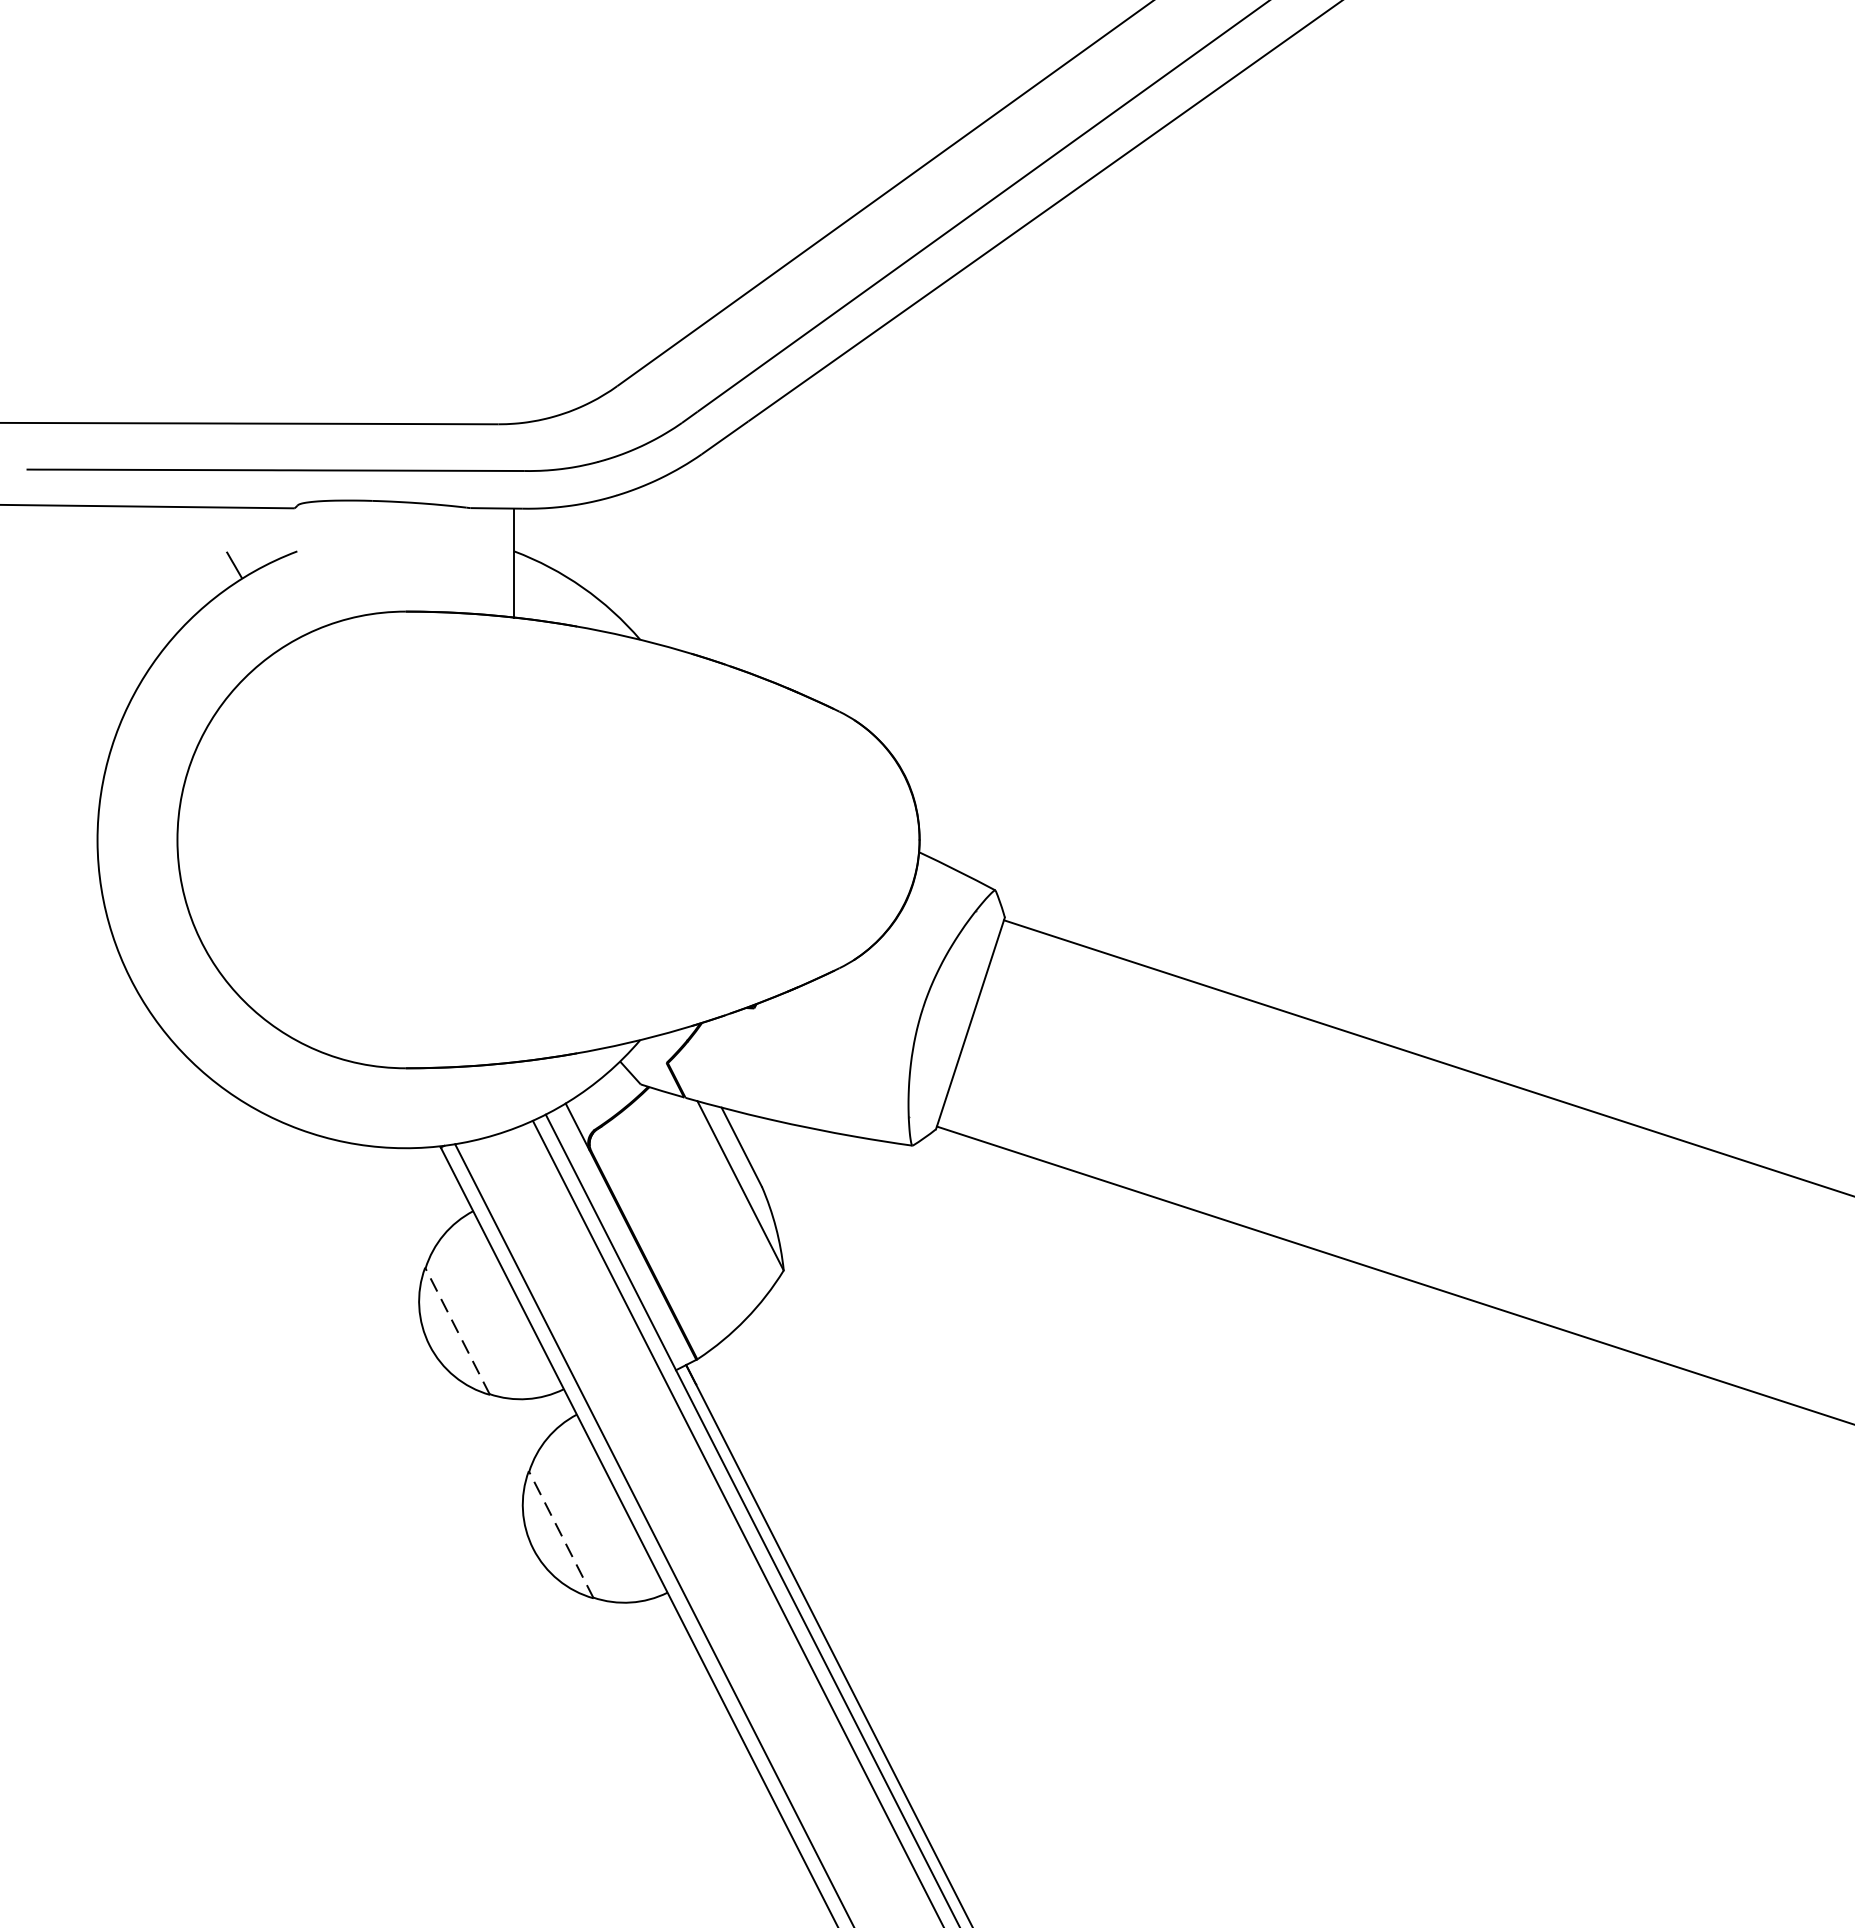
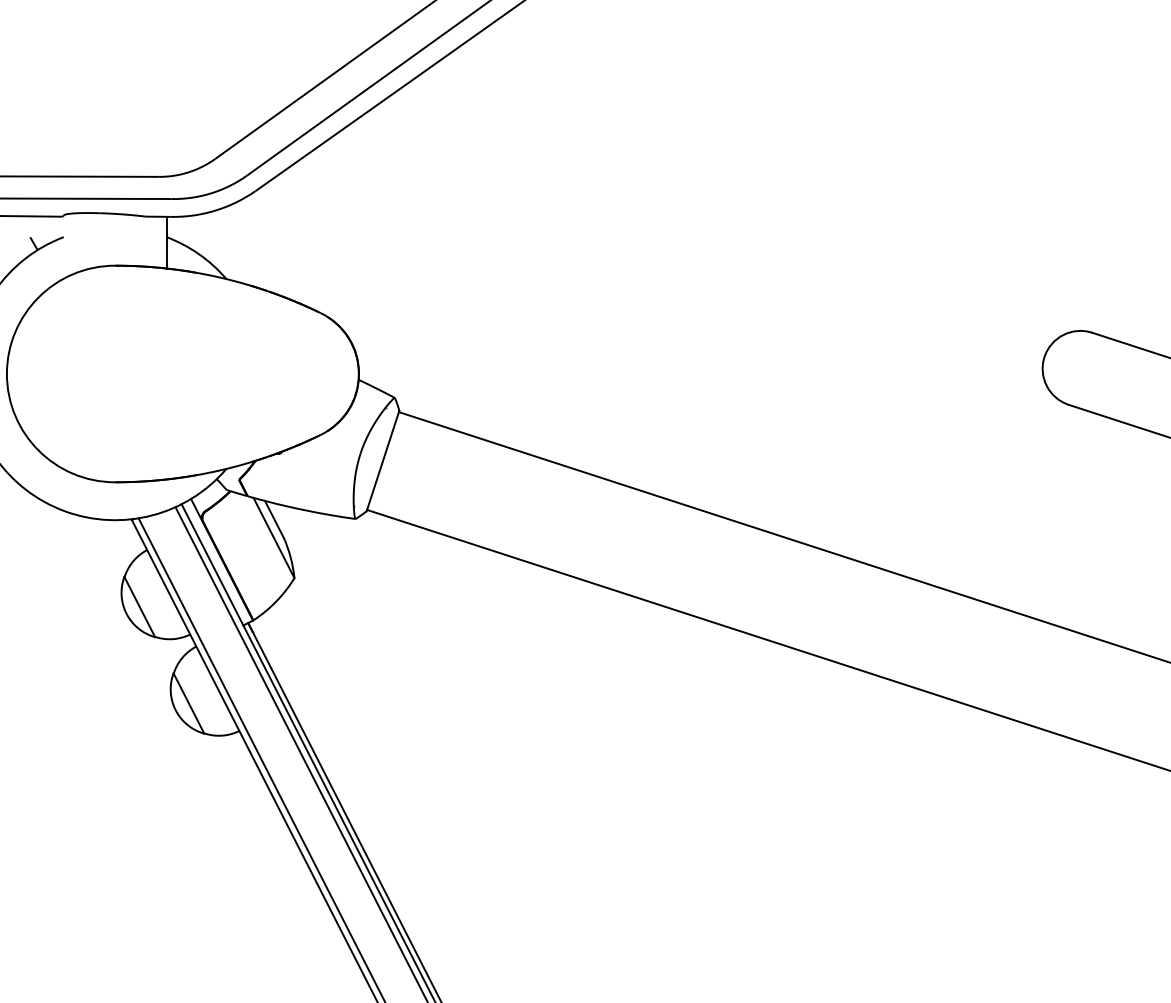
line: (456, 1332) -> (139, 607), dashed -> solid
line: (560, 1534) -> (188, 703), dashed -> solid

